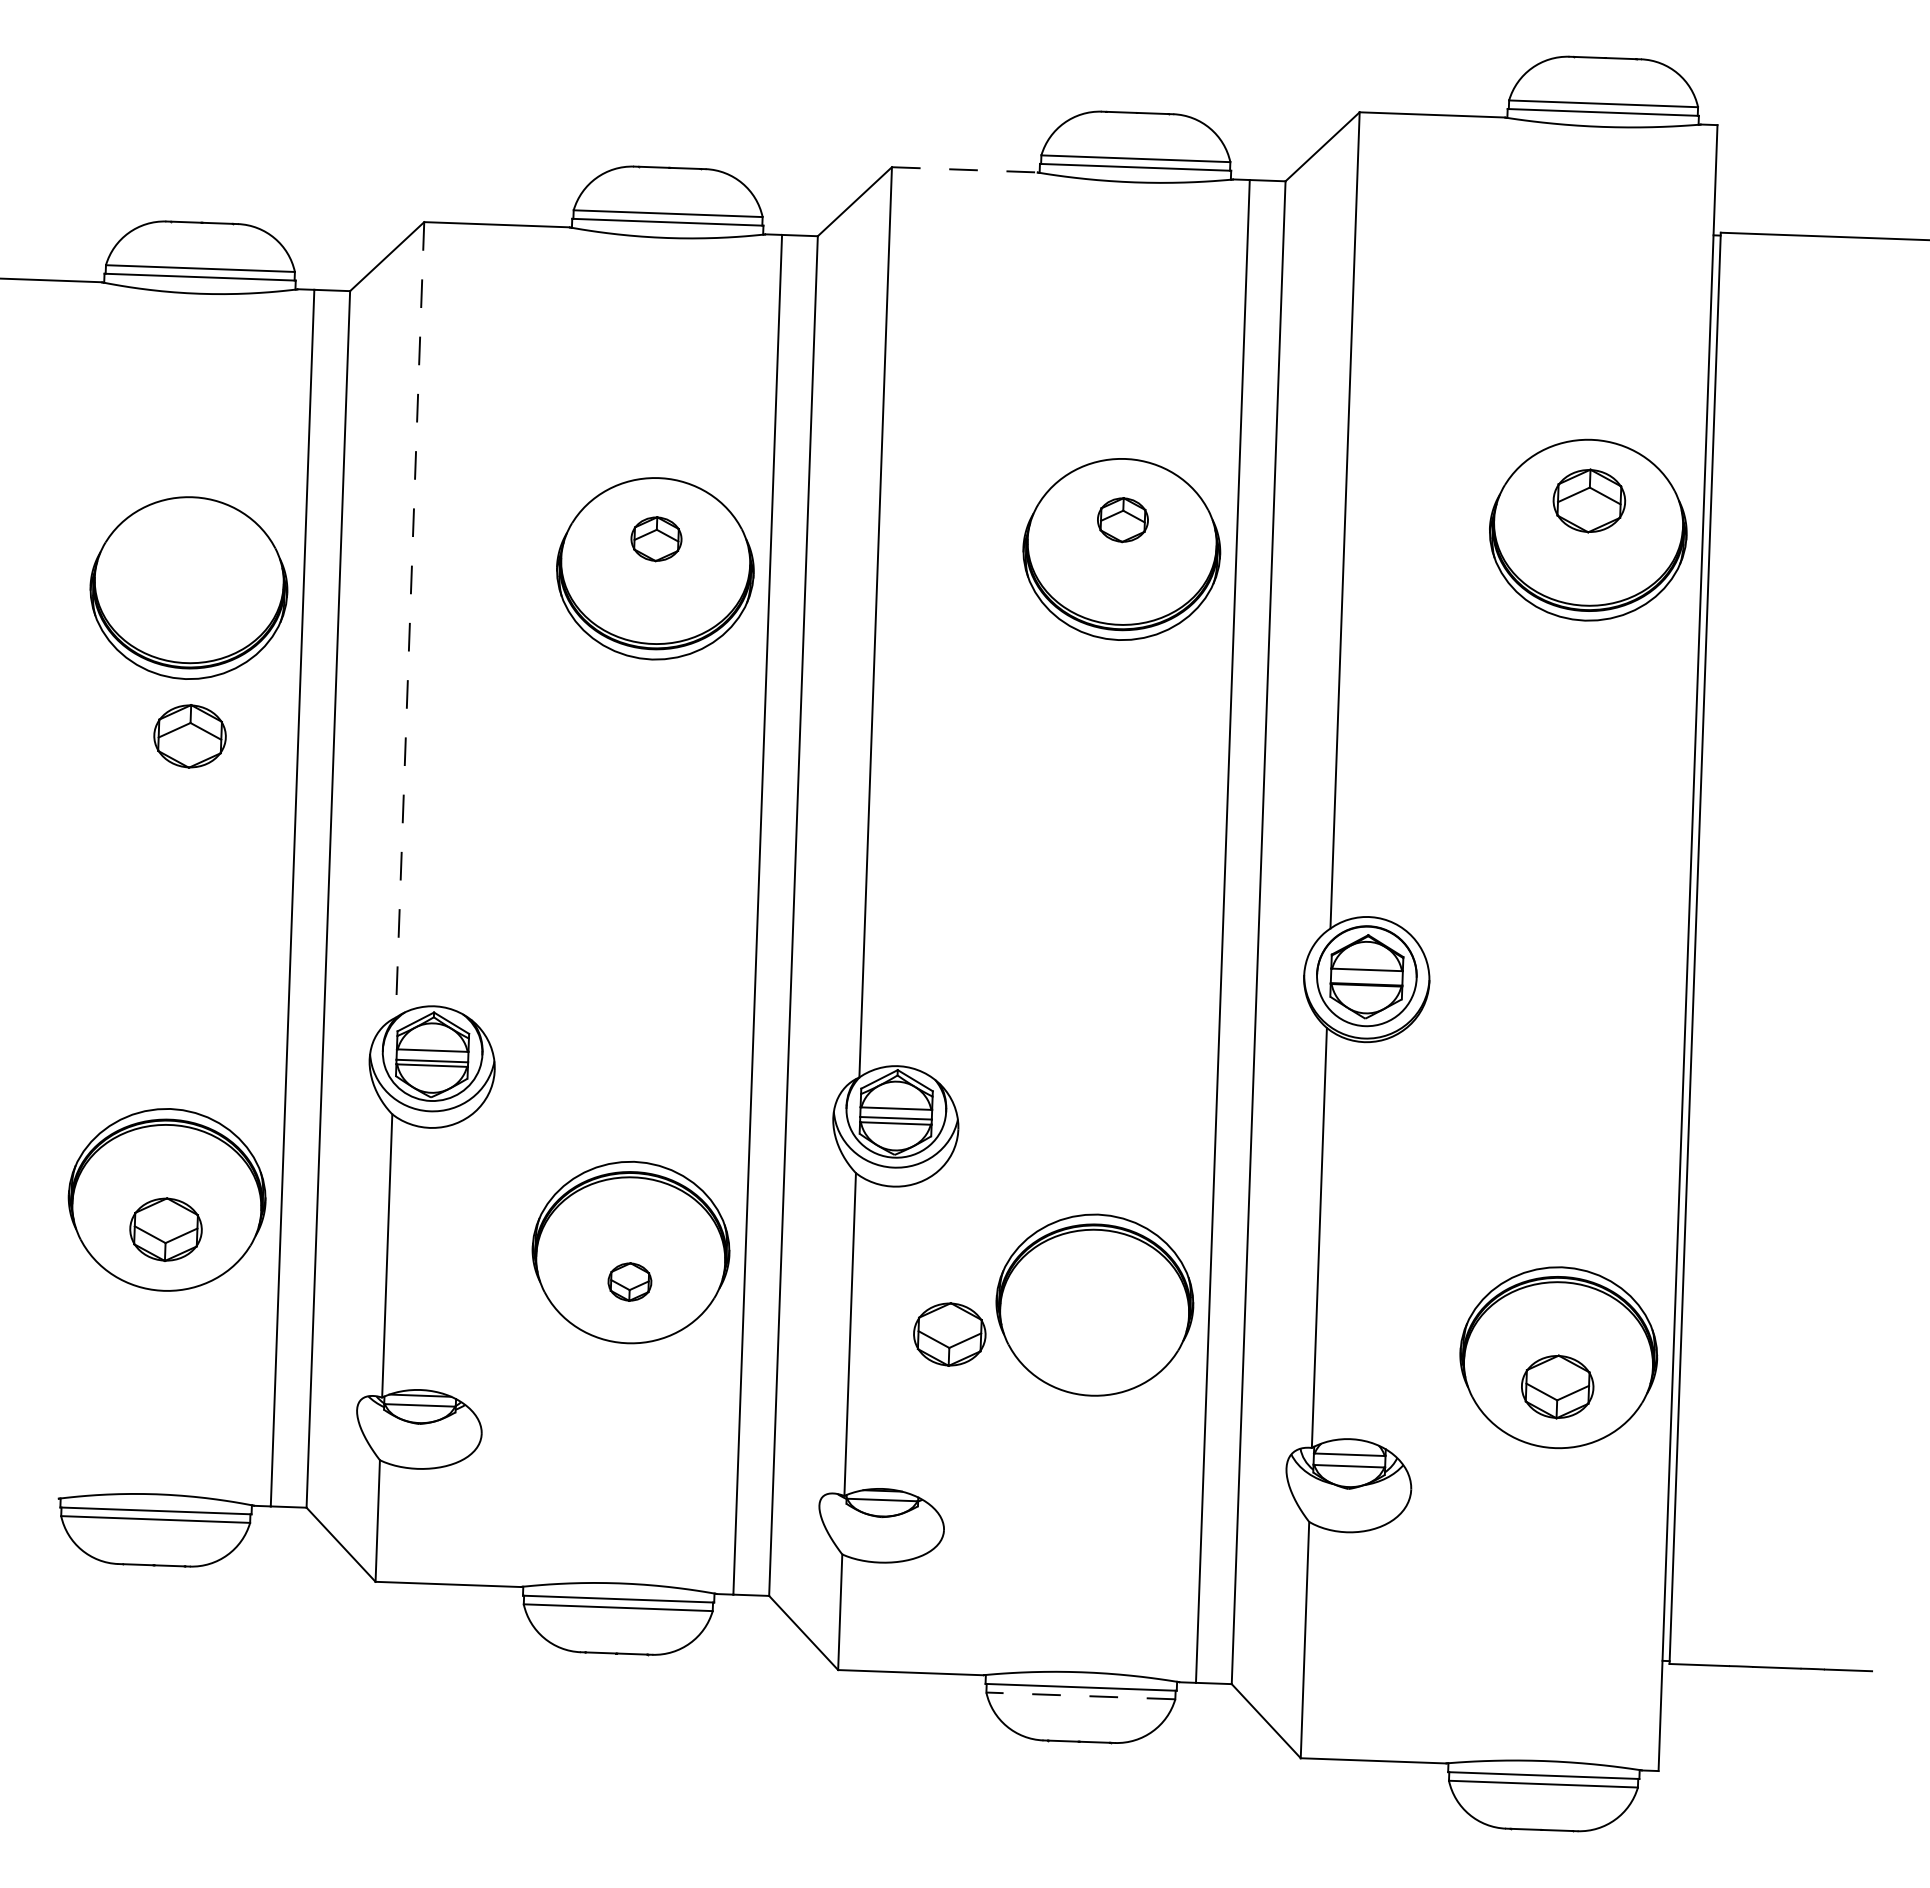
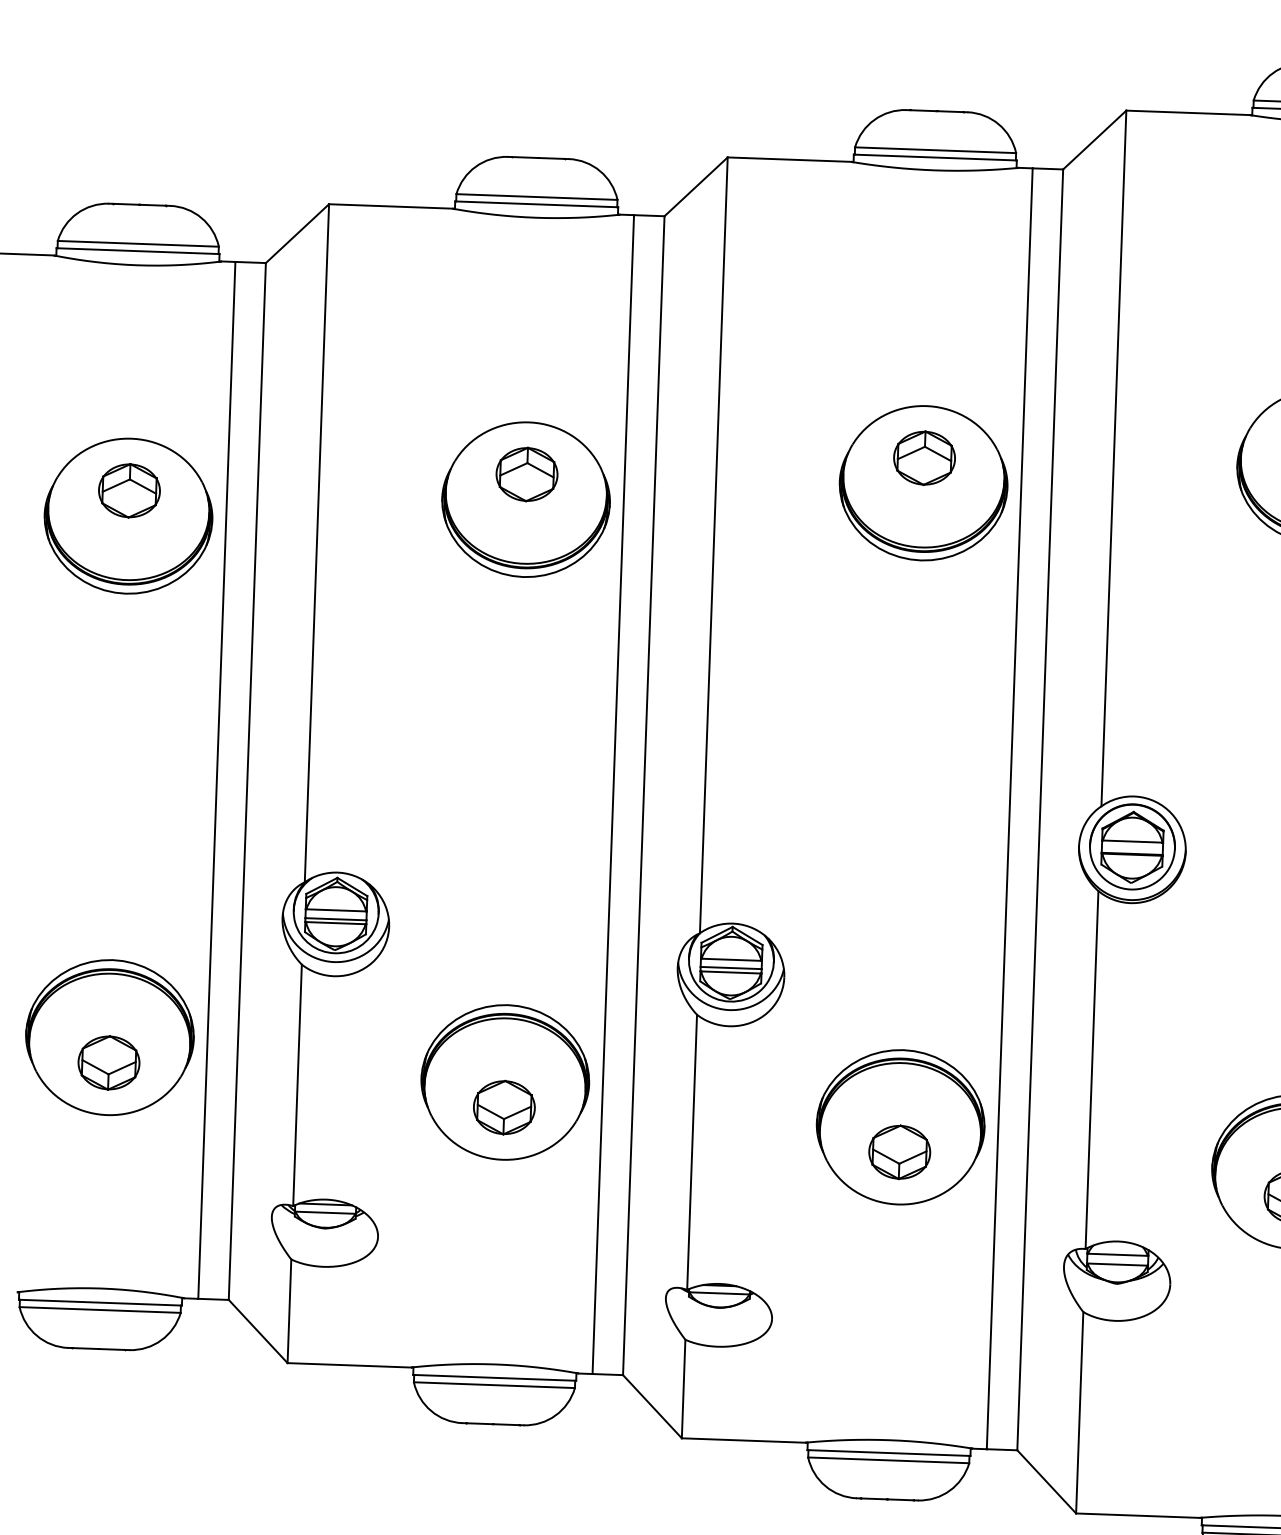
line: (964, 169) -> (789, 159), dashed -> solid
part: (1122, 519) -> (924, 457), size x1.43
part: (656, 538) -> (527, 473), size x1.43
line: (409, 620) -> (316, 543), dashed -> solid
part: (189, 736) -> (129, 490), moved
part: (629, 1281) -> (504, 1107), size x1.67
part: (949, 1334) -> (899, 1152), moved
line: (1080, 1695) -> (888, 1459), dashed -> solid

